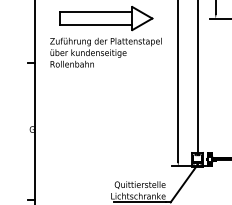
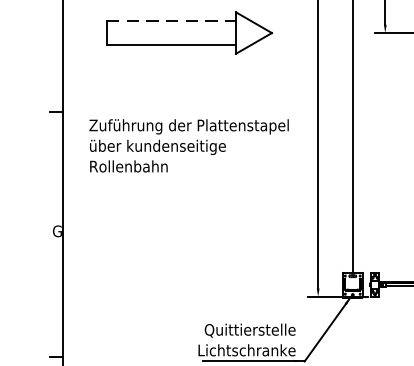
line: (96, 11) -> (172, 20), solid -> dashed
text: (105, 52) -> (188, 145), moved

